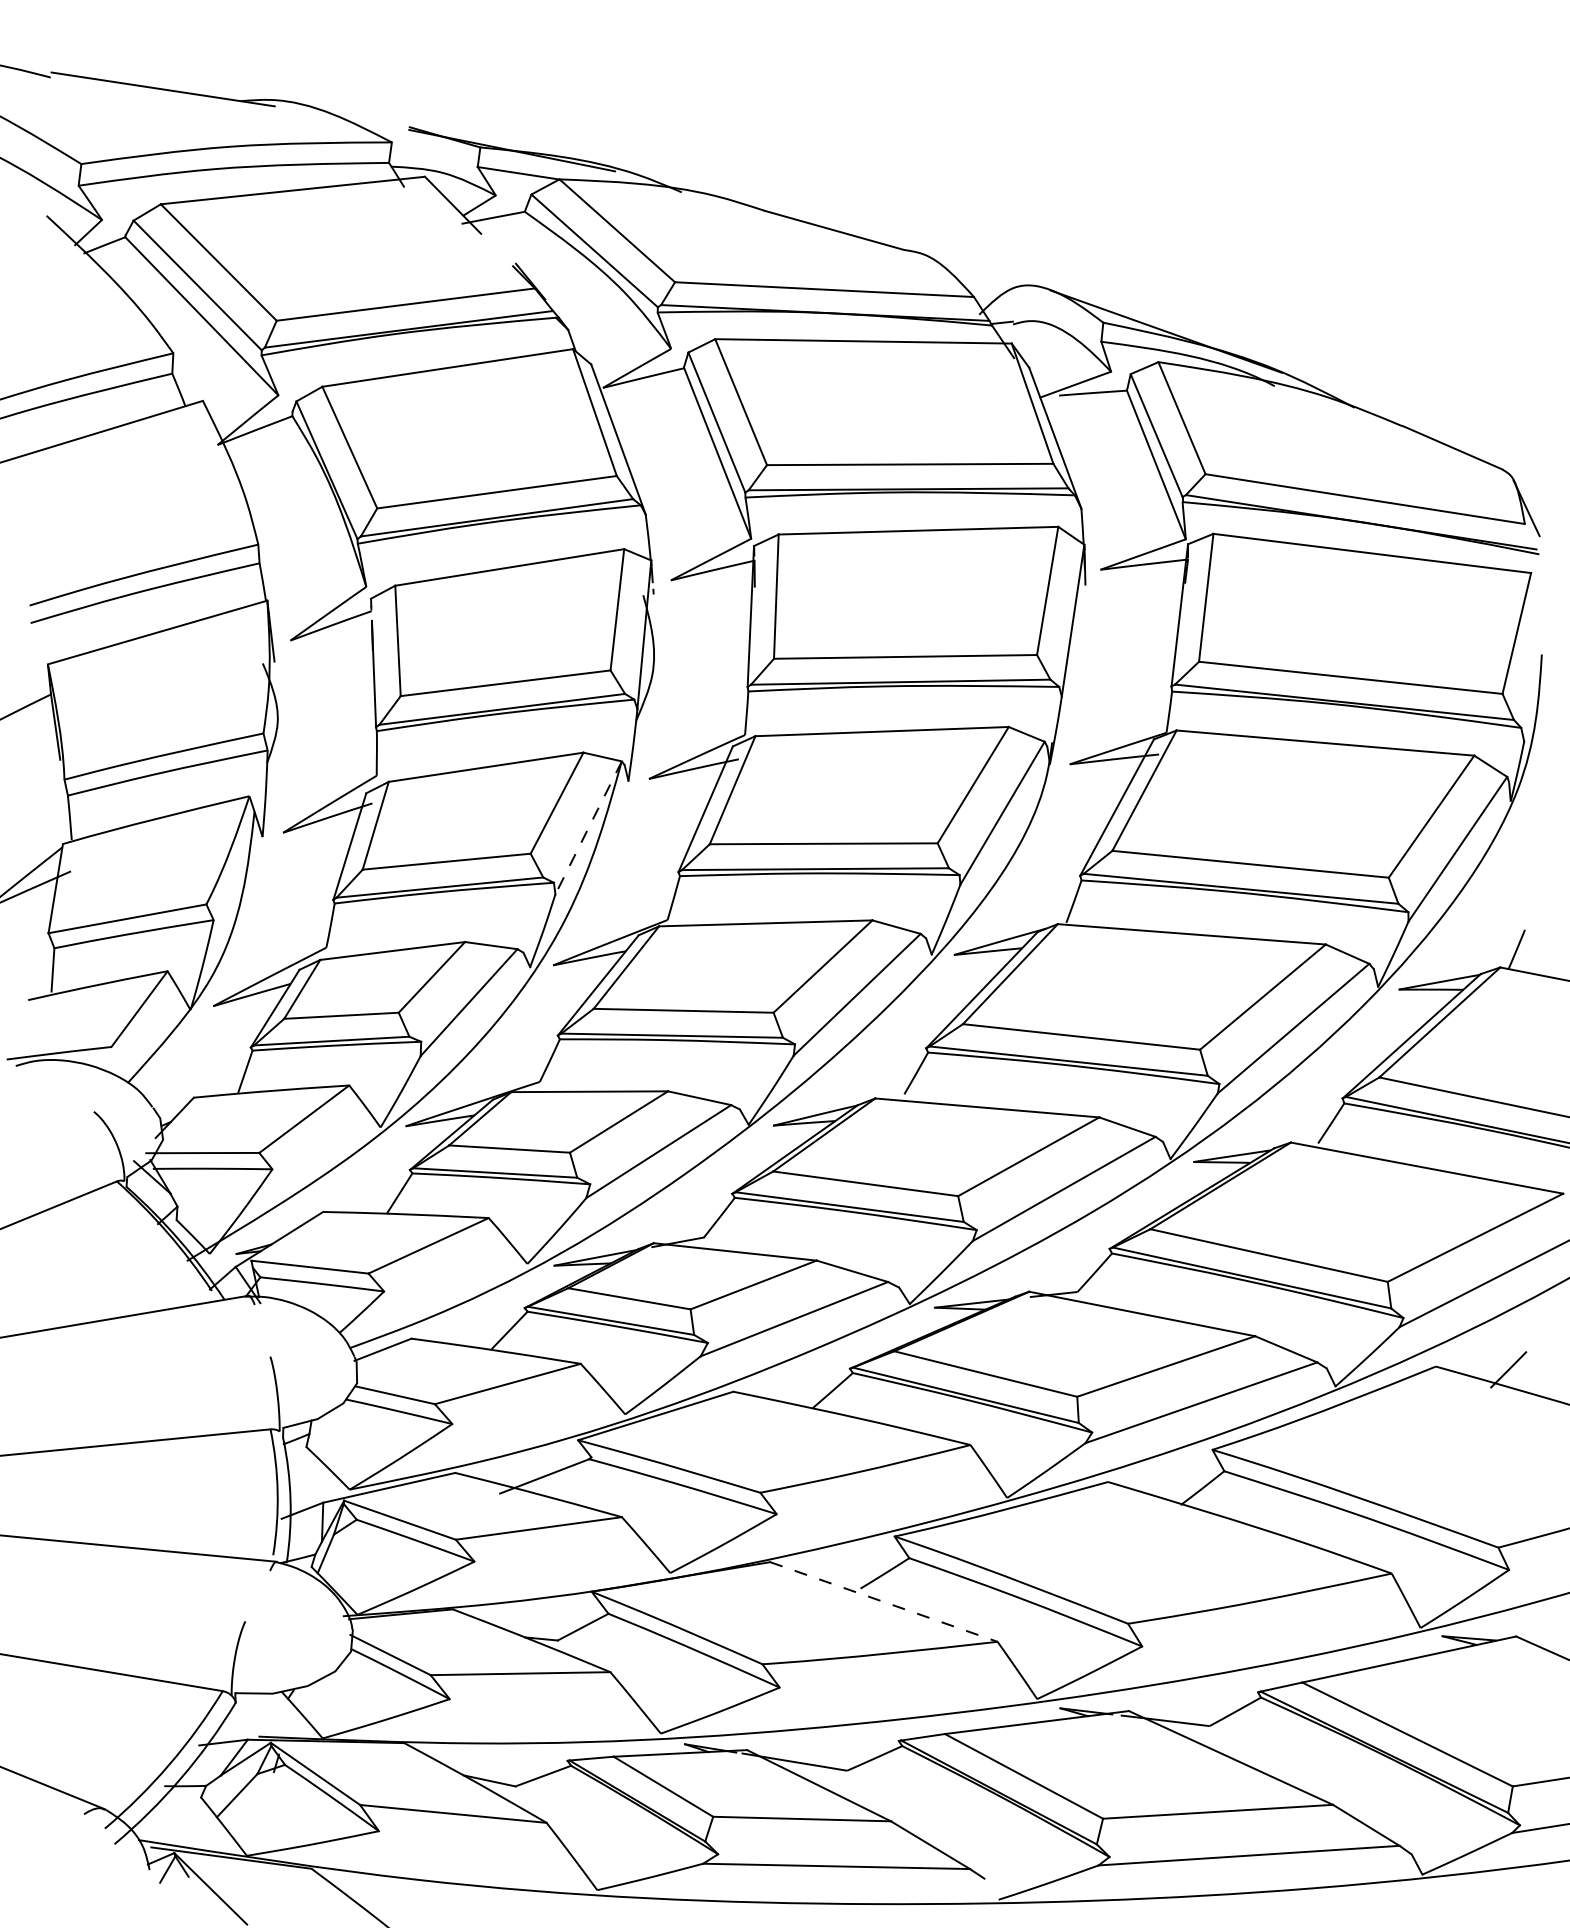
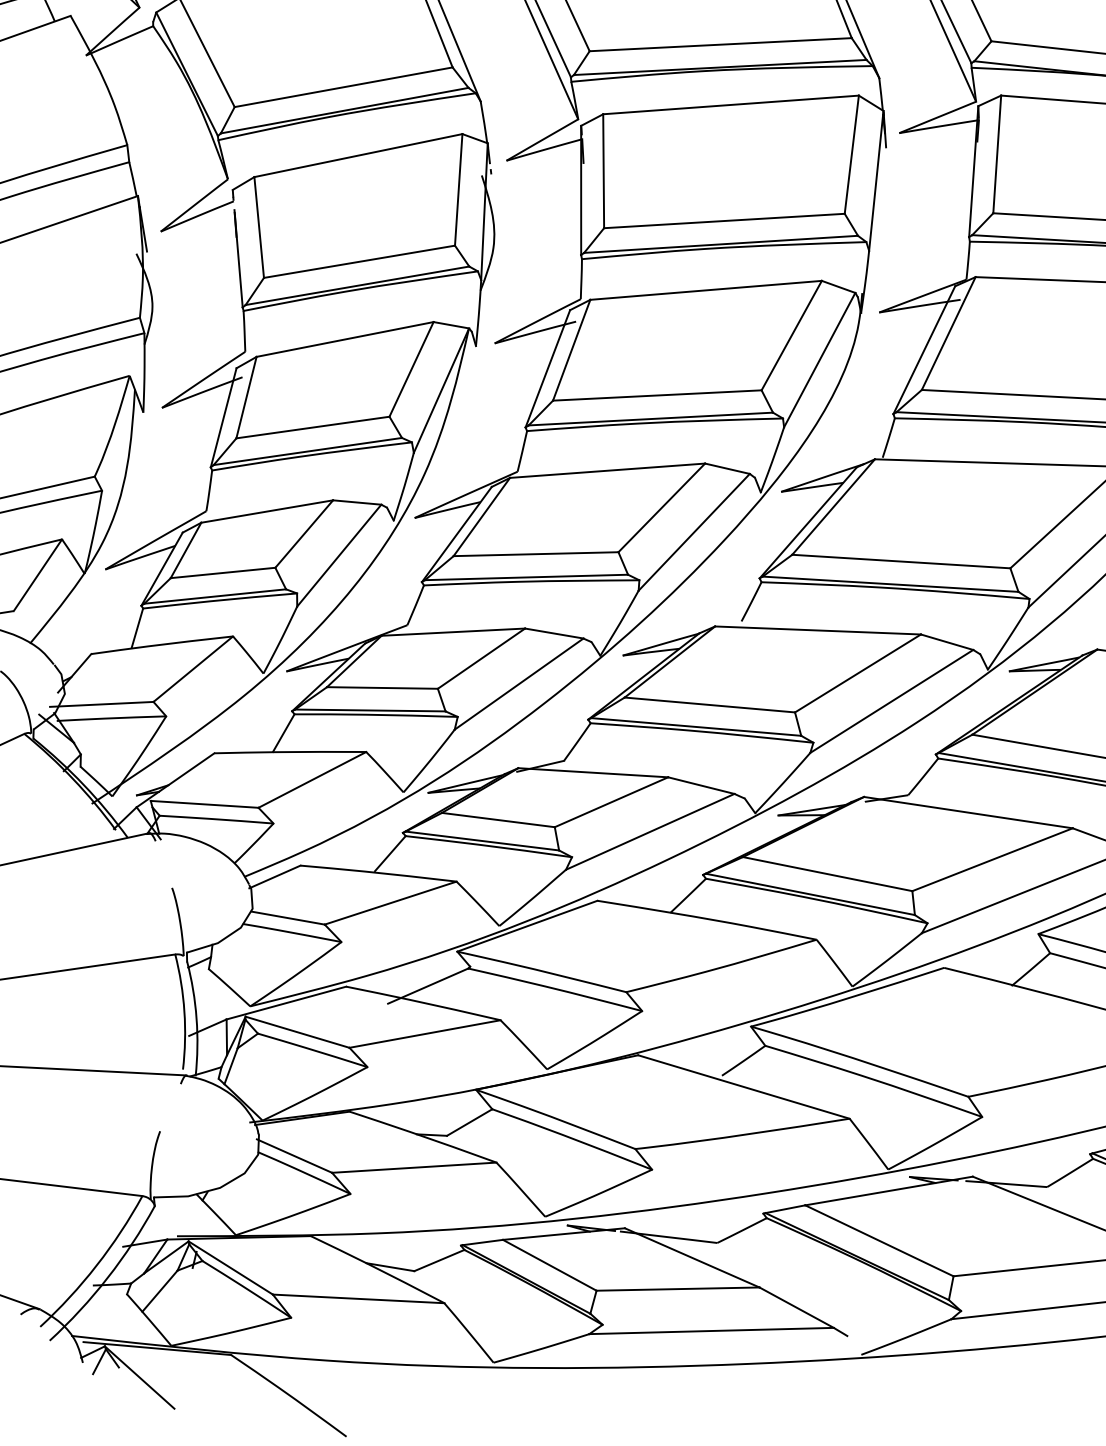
line: (588, 828) -> (441, 391), dashed -> solid
line: (884, 1602) -> (744, 1087), dashed -> solid

